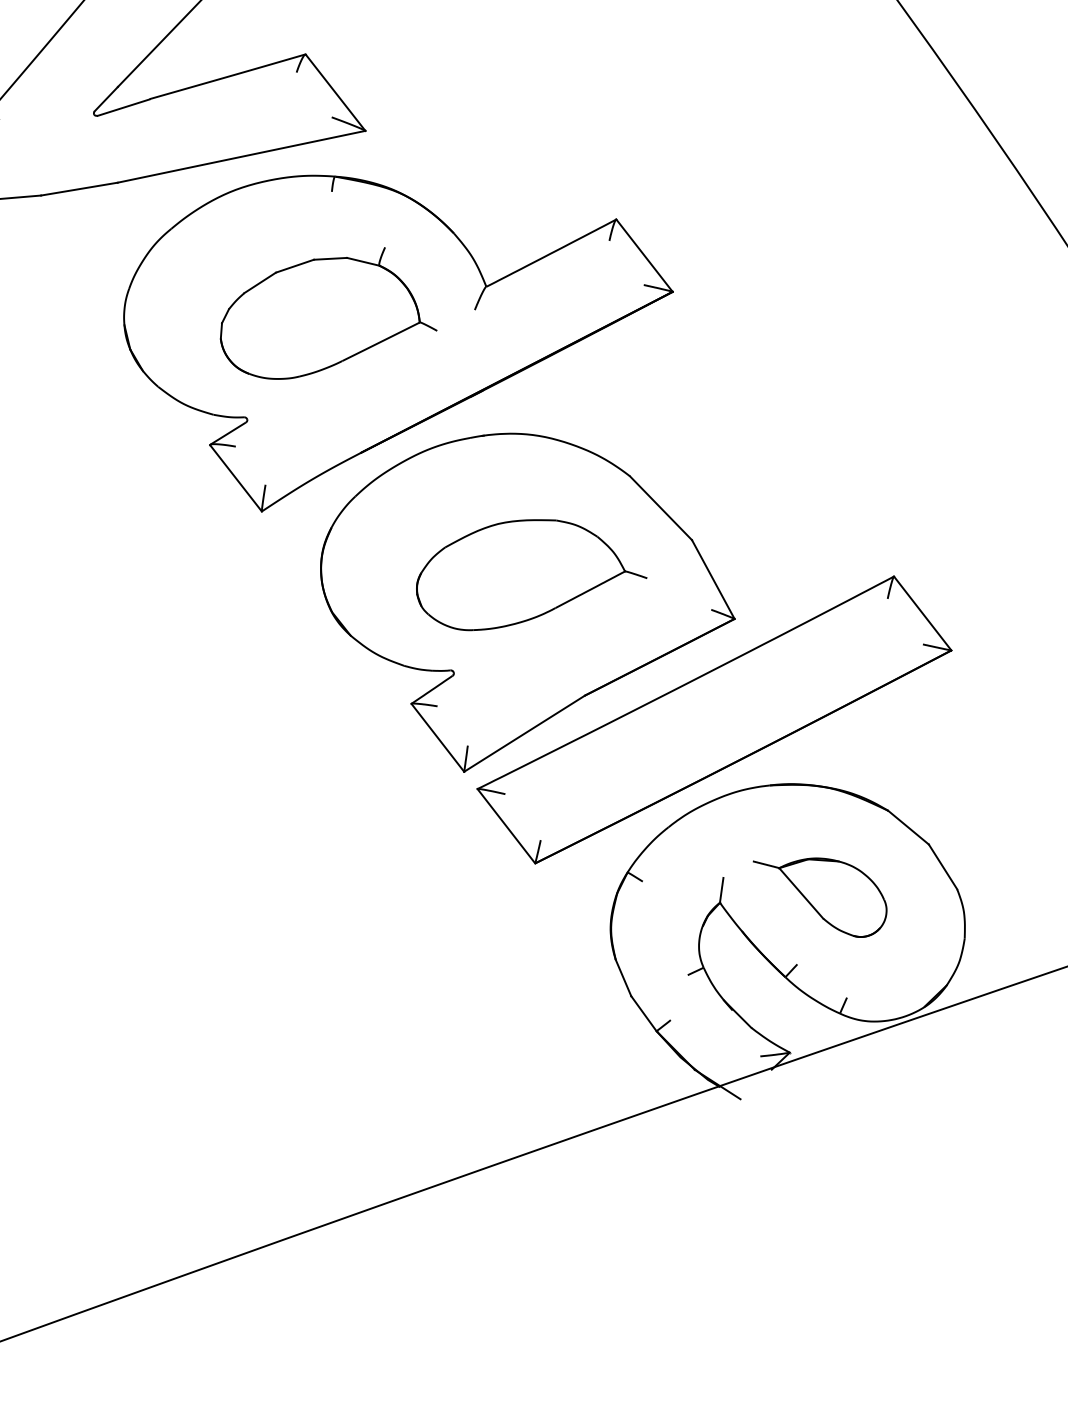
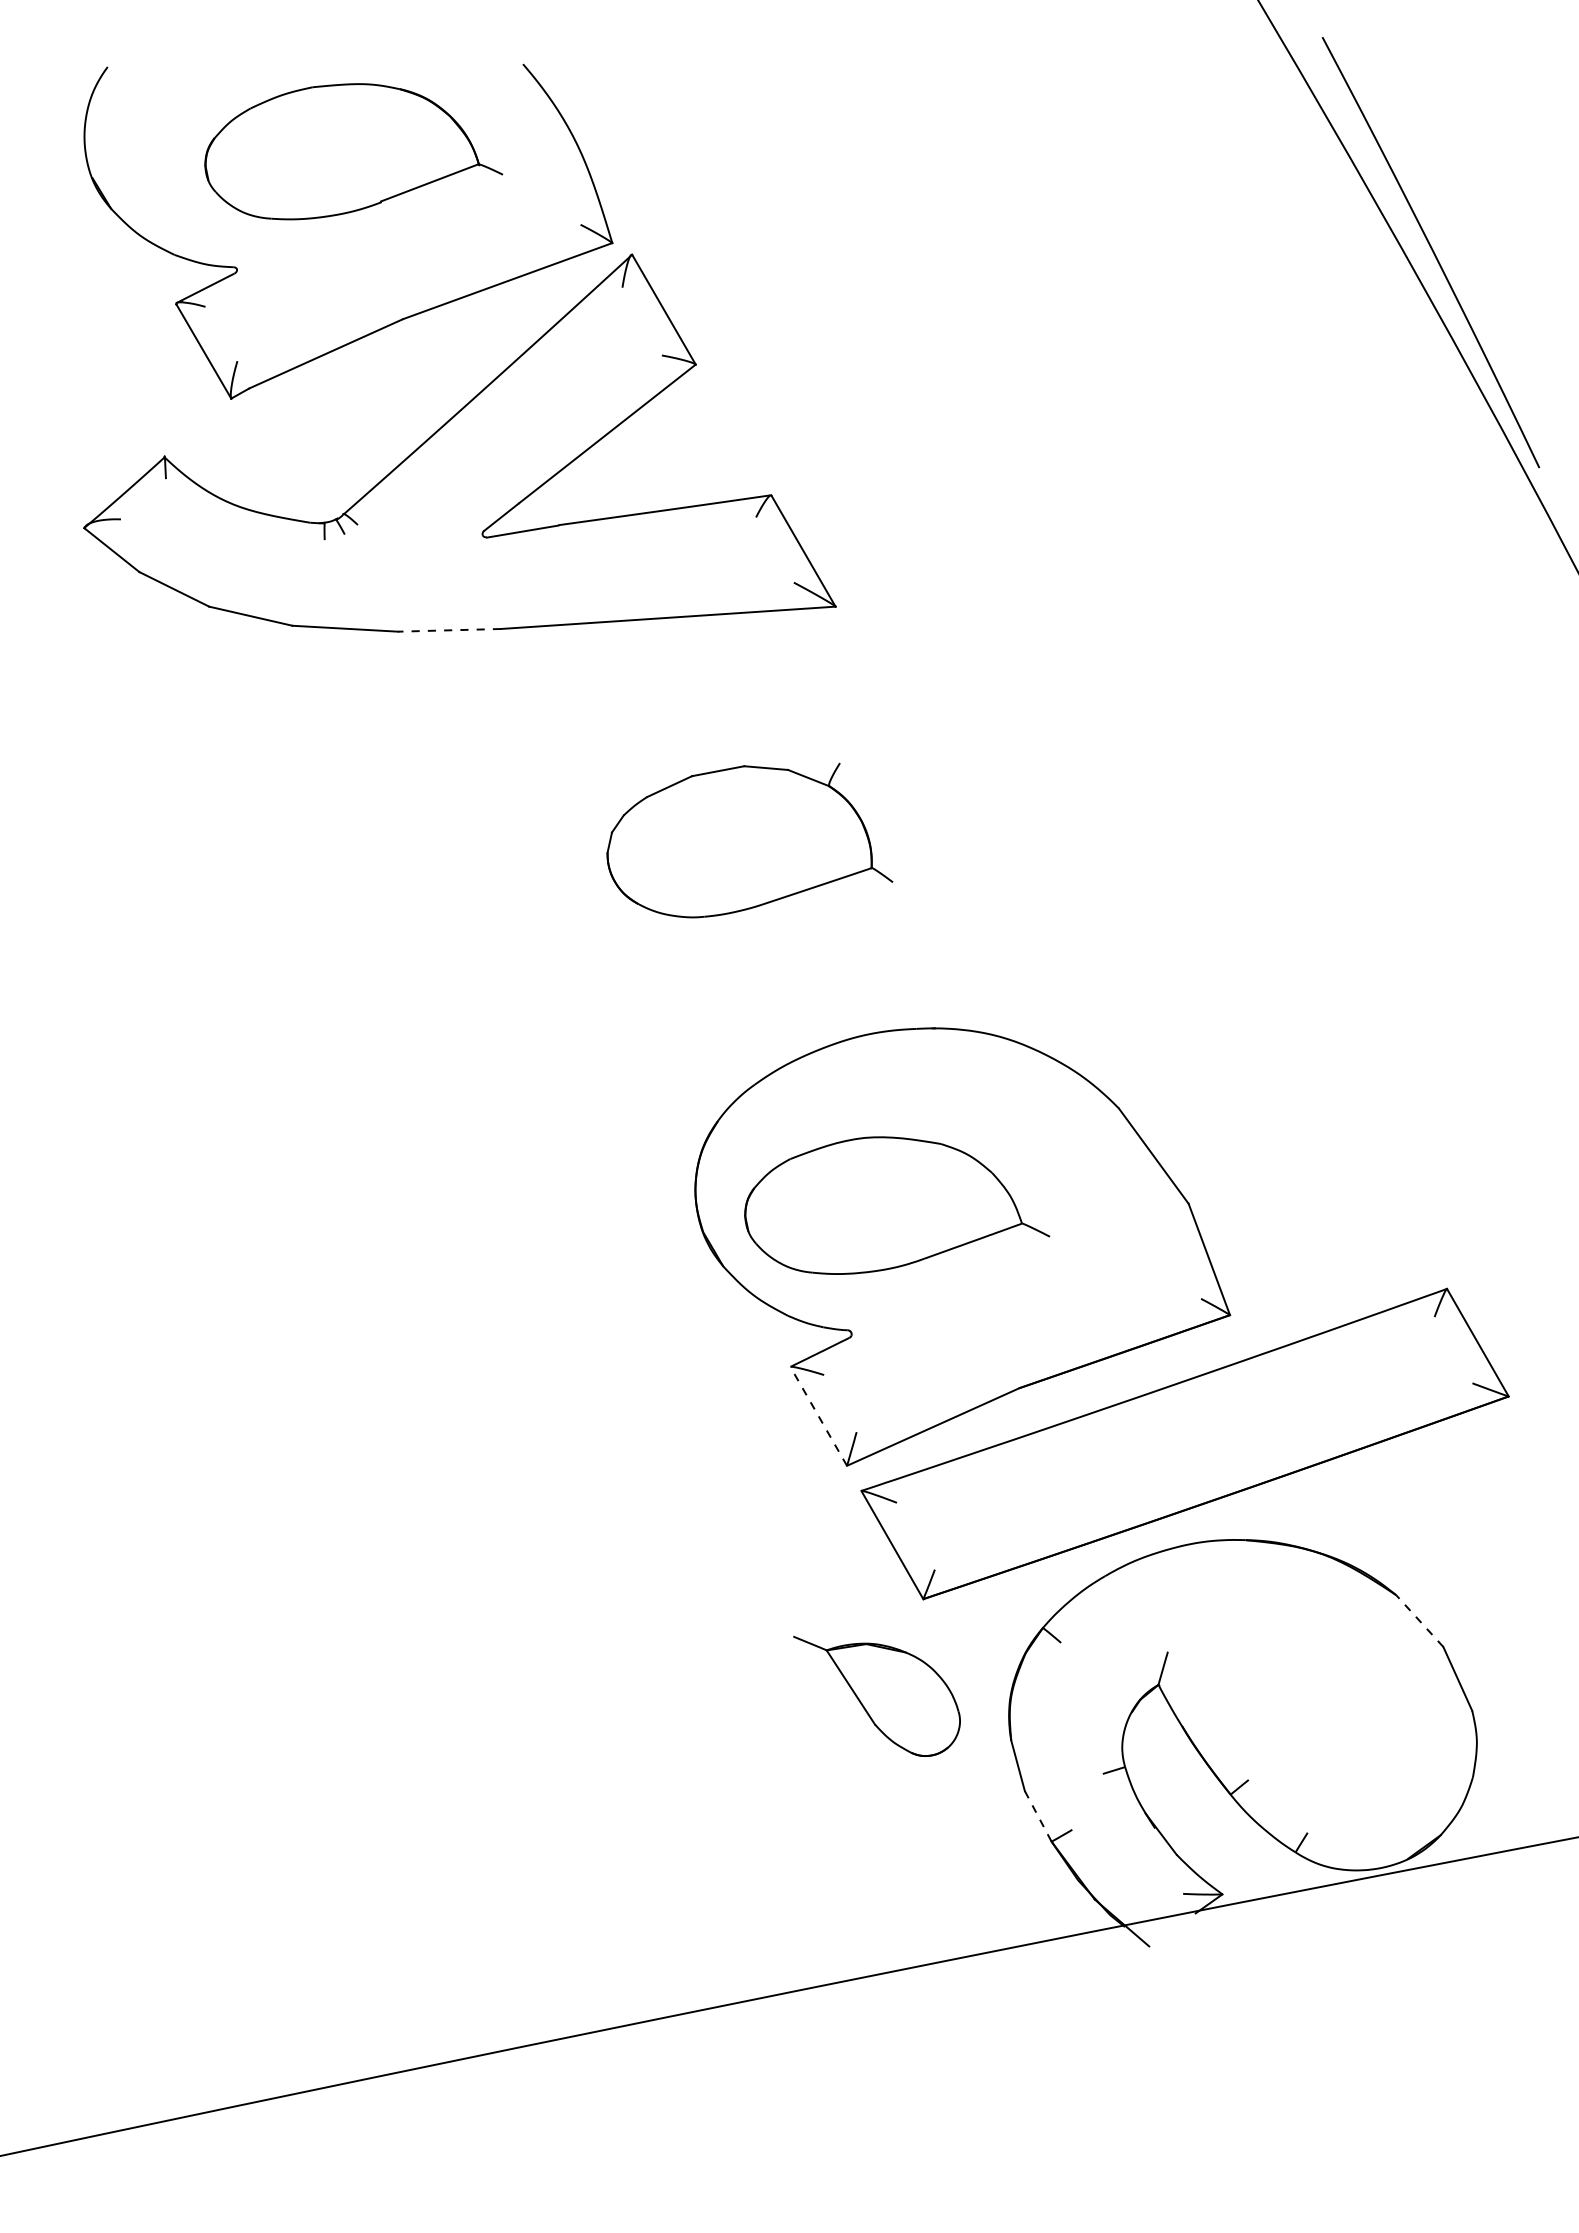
line: (79, 189) -> (449, 630), solid -> dashed
part: (401, 326) -> (846, 869), removed
part: (530, 570) -> (897, 1205), moved
line: (437, 737) -> (818, 1416), solid -> dashed
line: (908, 828) -> (1419, 1621), solid -> dashed
part: (821, 896) -> (876, 1695), moved
line: (644, 1013) -> (1038, 1816), solid -> dashed

